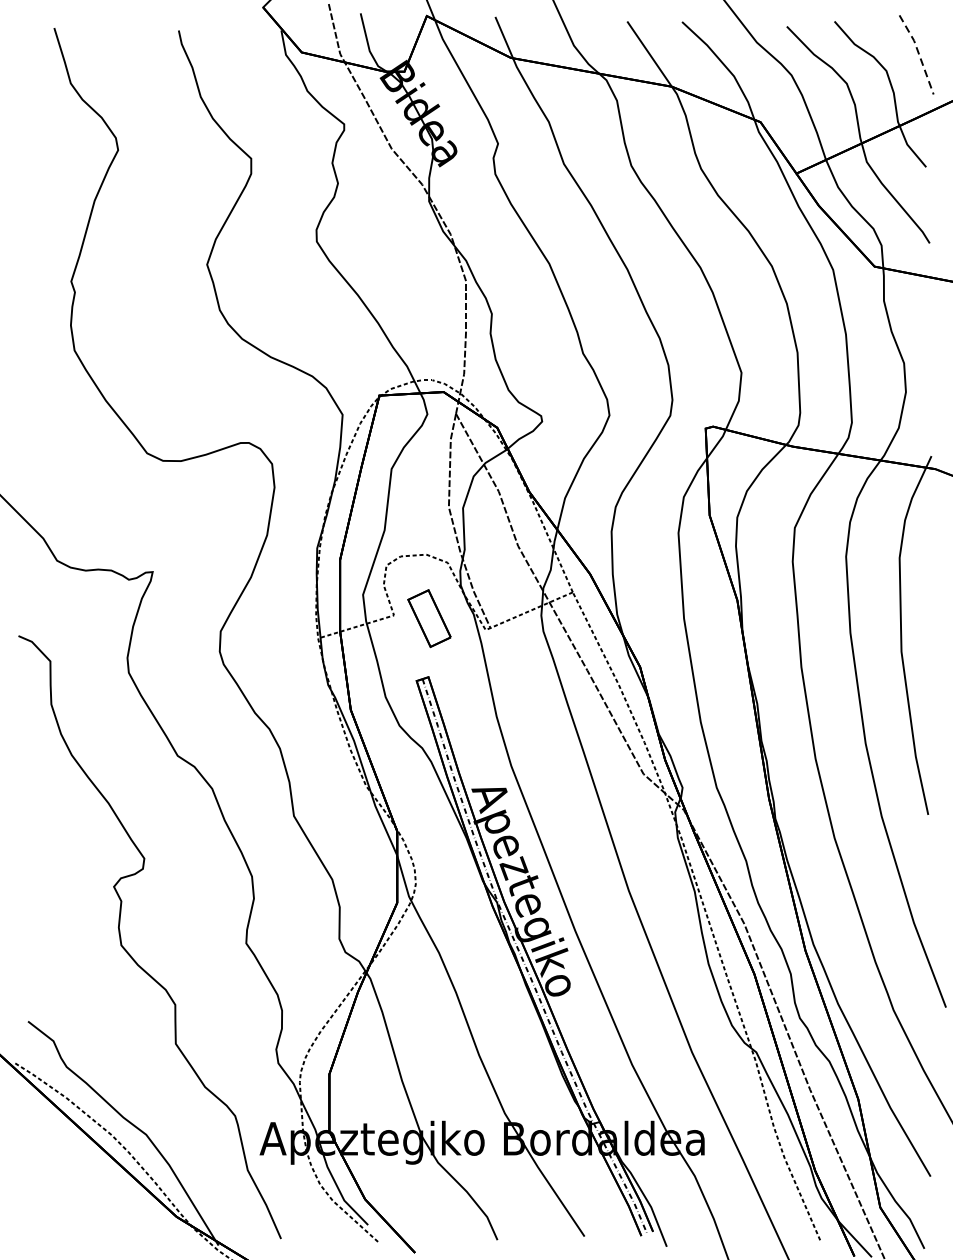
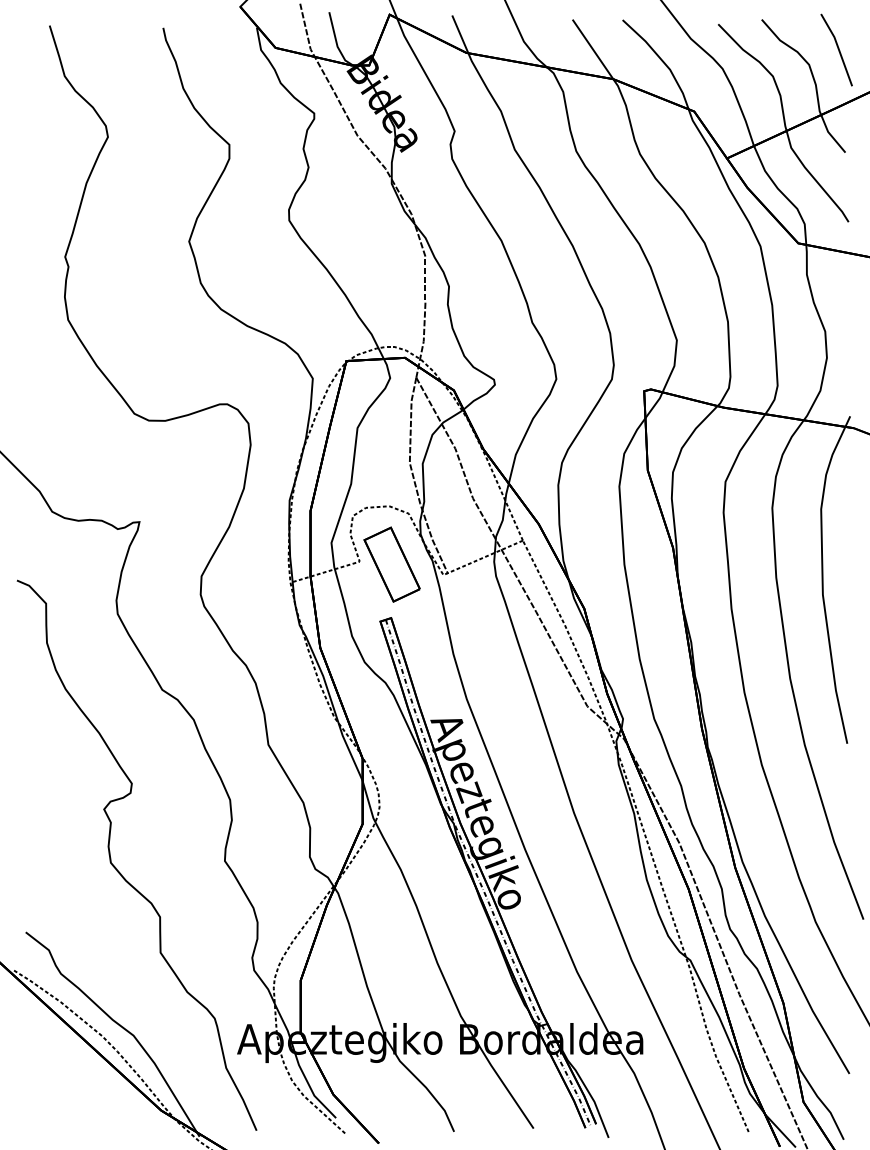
line: (918, 54) -> (838, 49), dashed -> solid
part: (428, 618) -> (391, 564), size x1.43

